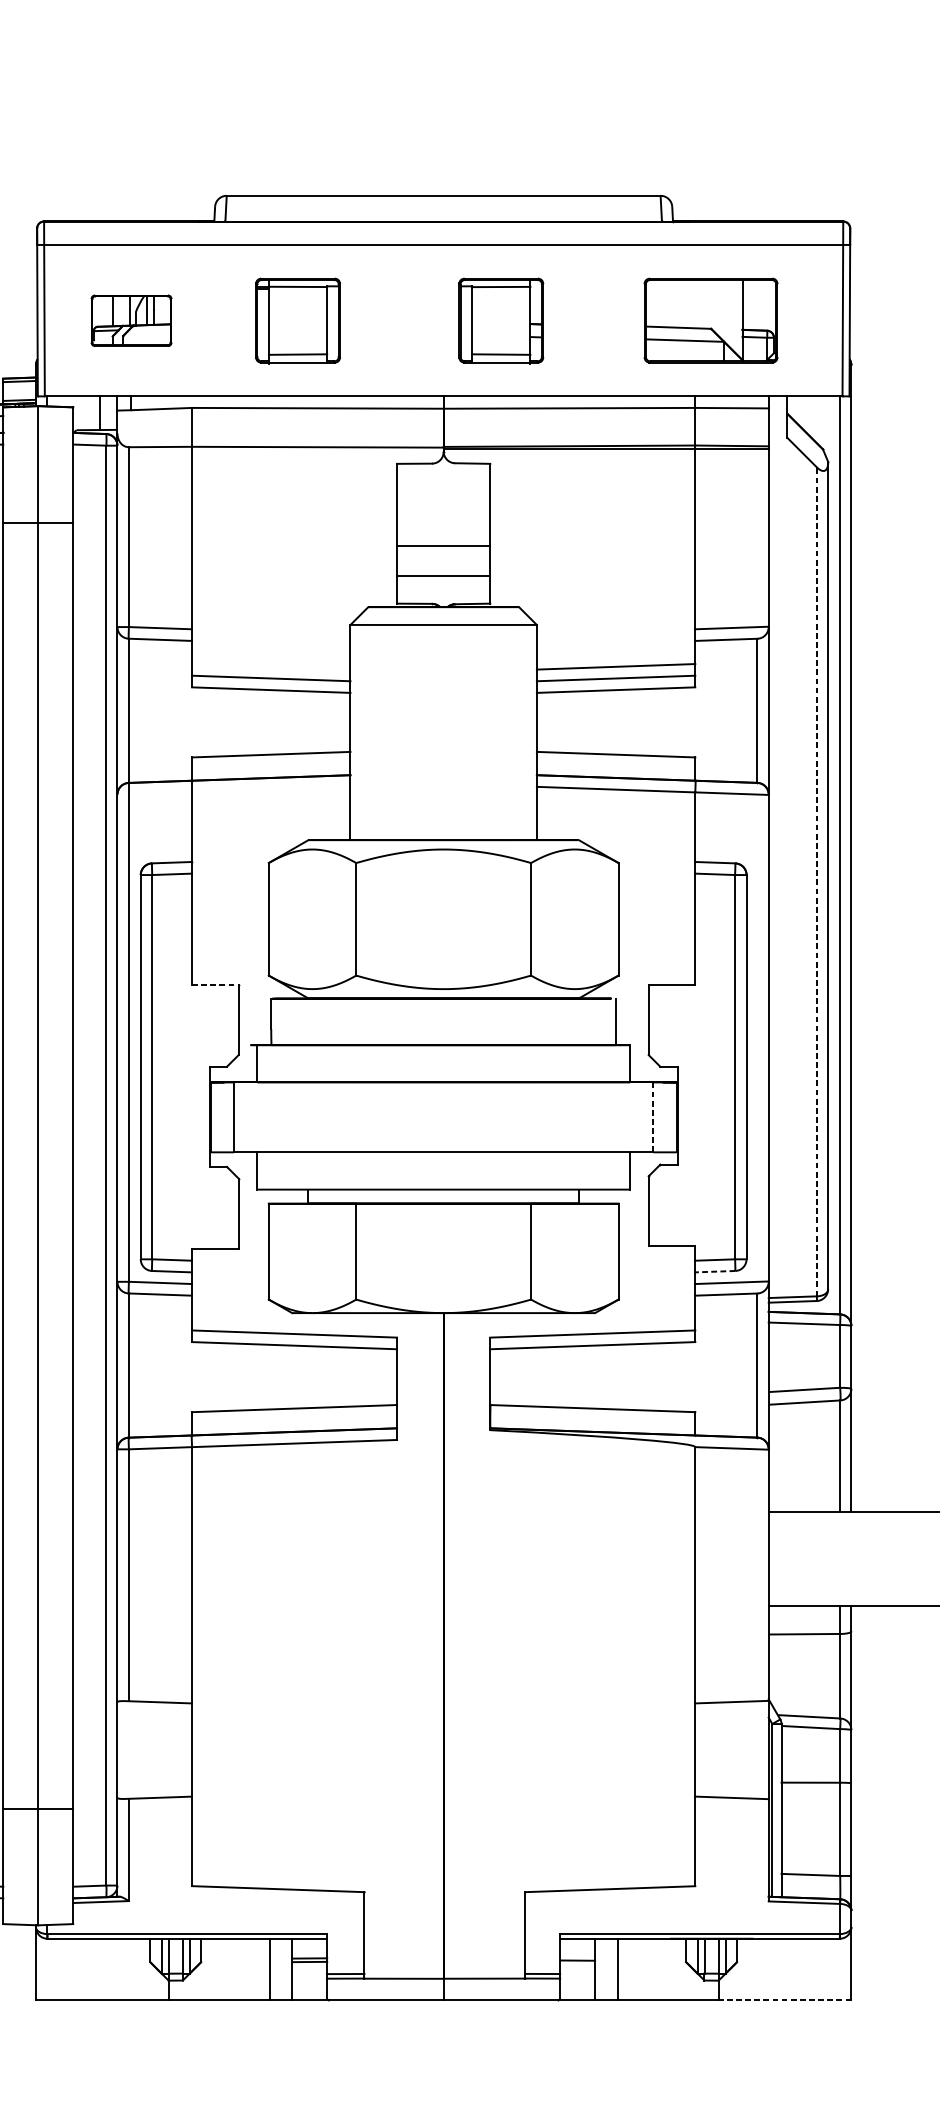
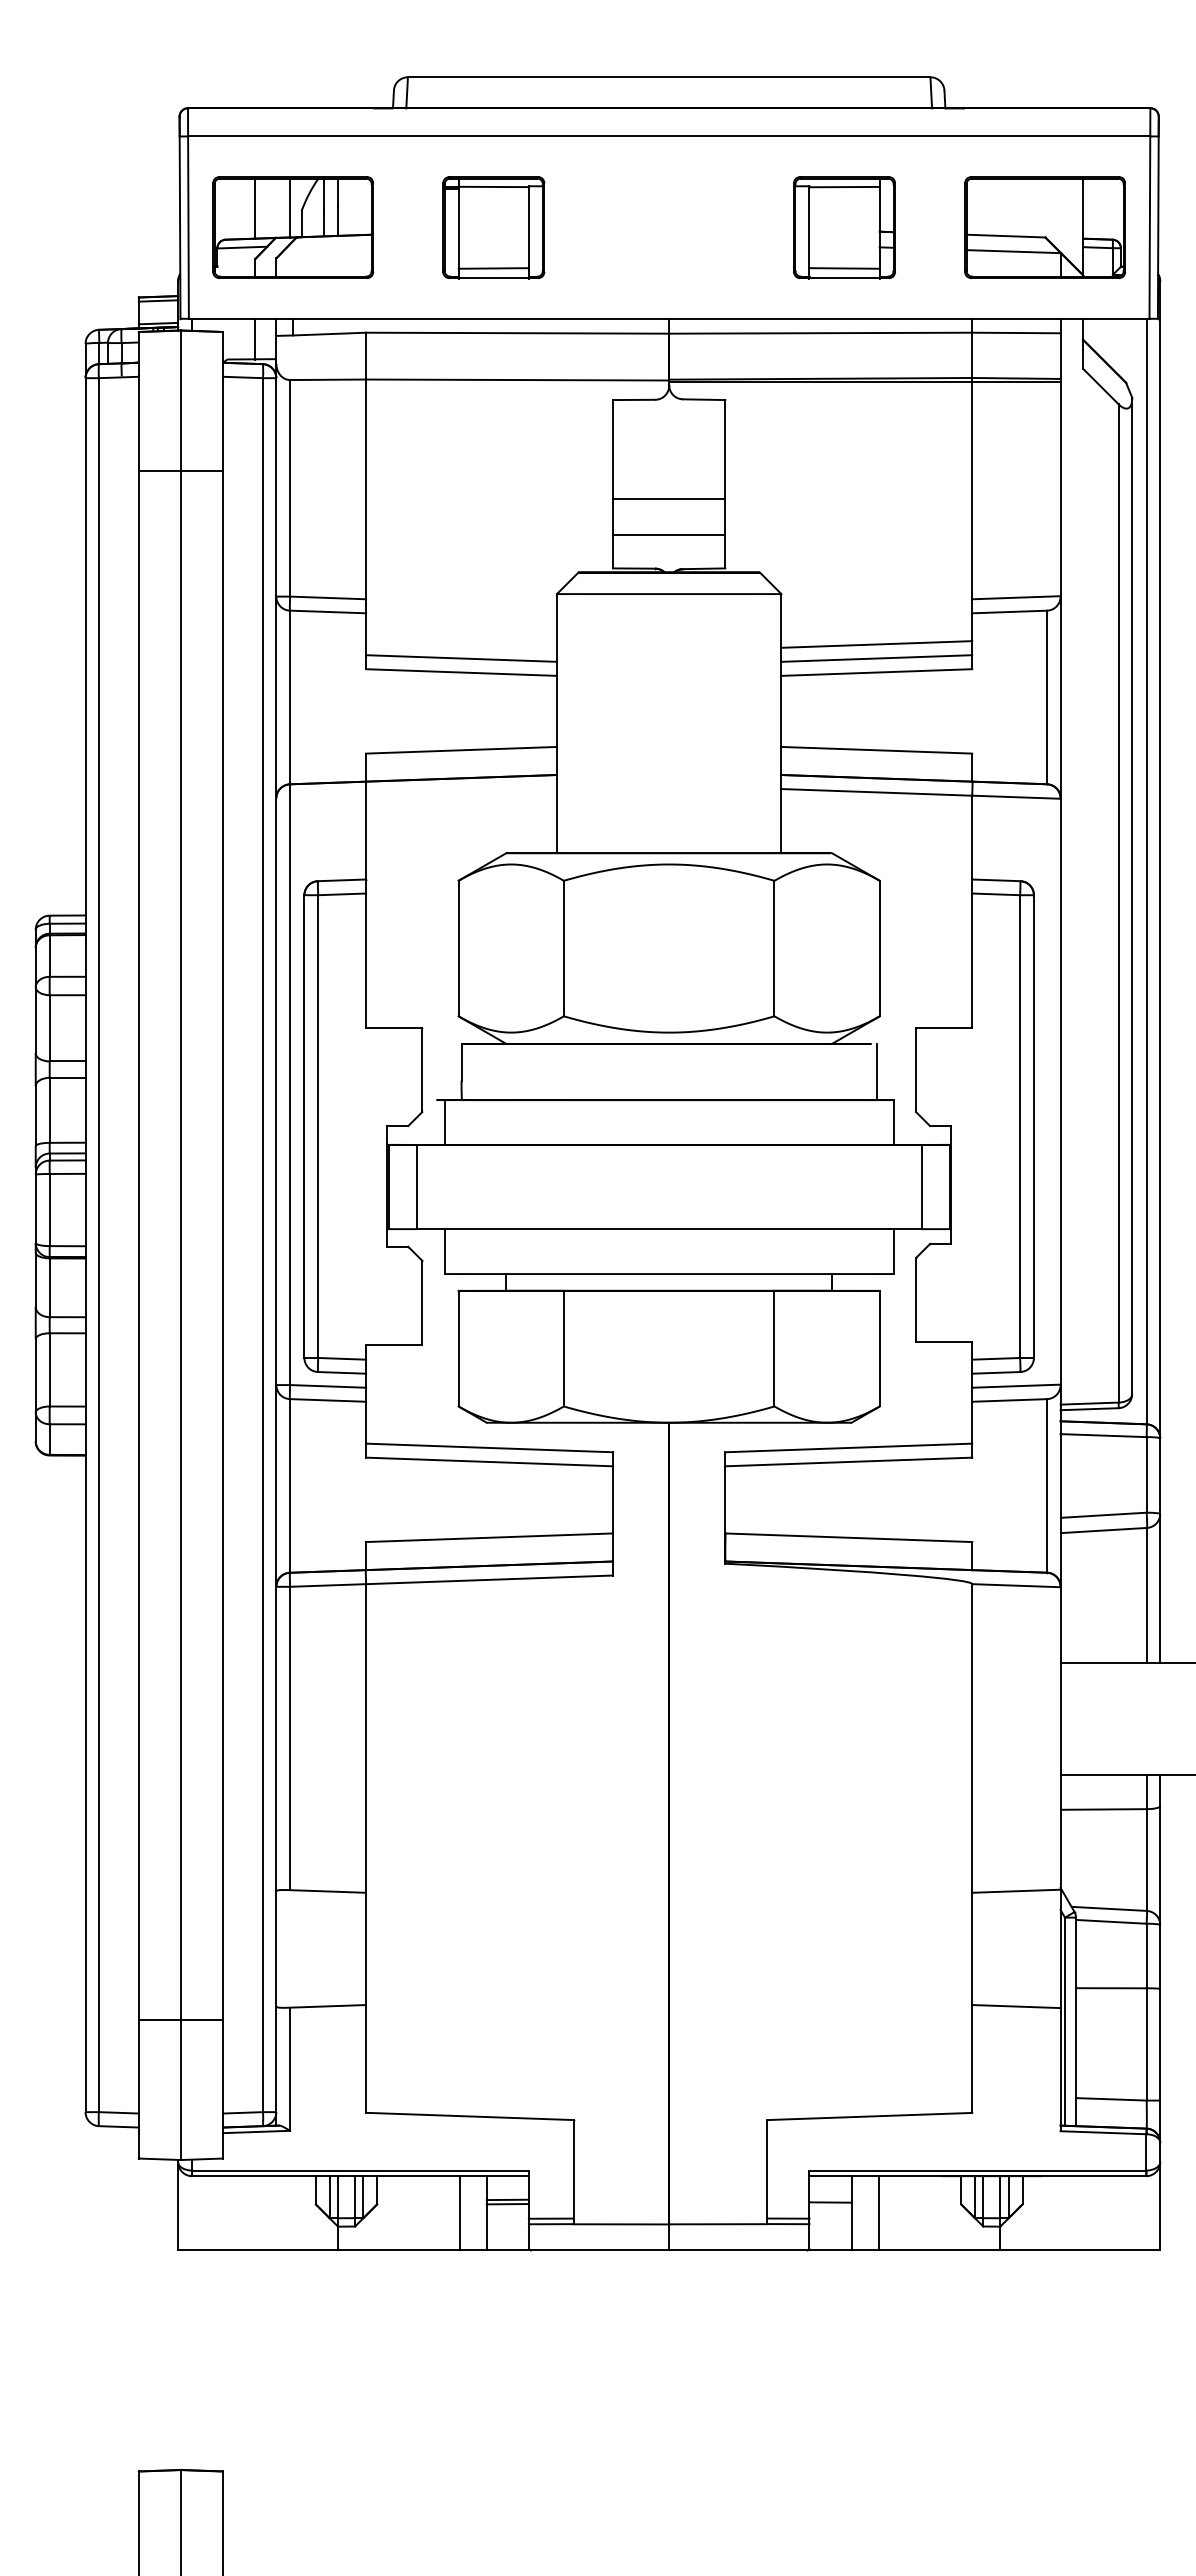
part: (131, 320) -> (293, 227), size x1.67
part: (501, 320) -> (844, 227), moved
part: (711, 320) -> (1045, 227), moved
line: (816, 881) -> (1118, 902), dashed -> solid
line: (215, 984) -> (394, 1027), dashed -> solid
line: (653, 1117) -> (921, 1187), dashed -> solid
line: (714, 1271) -> (995, 1372), dashed -> solid
line: (785, 2000) -> (1080, 2250), dashed -> solid

